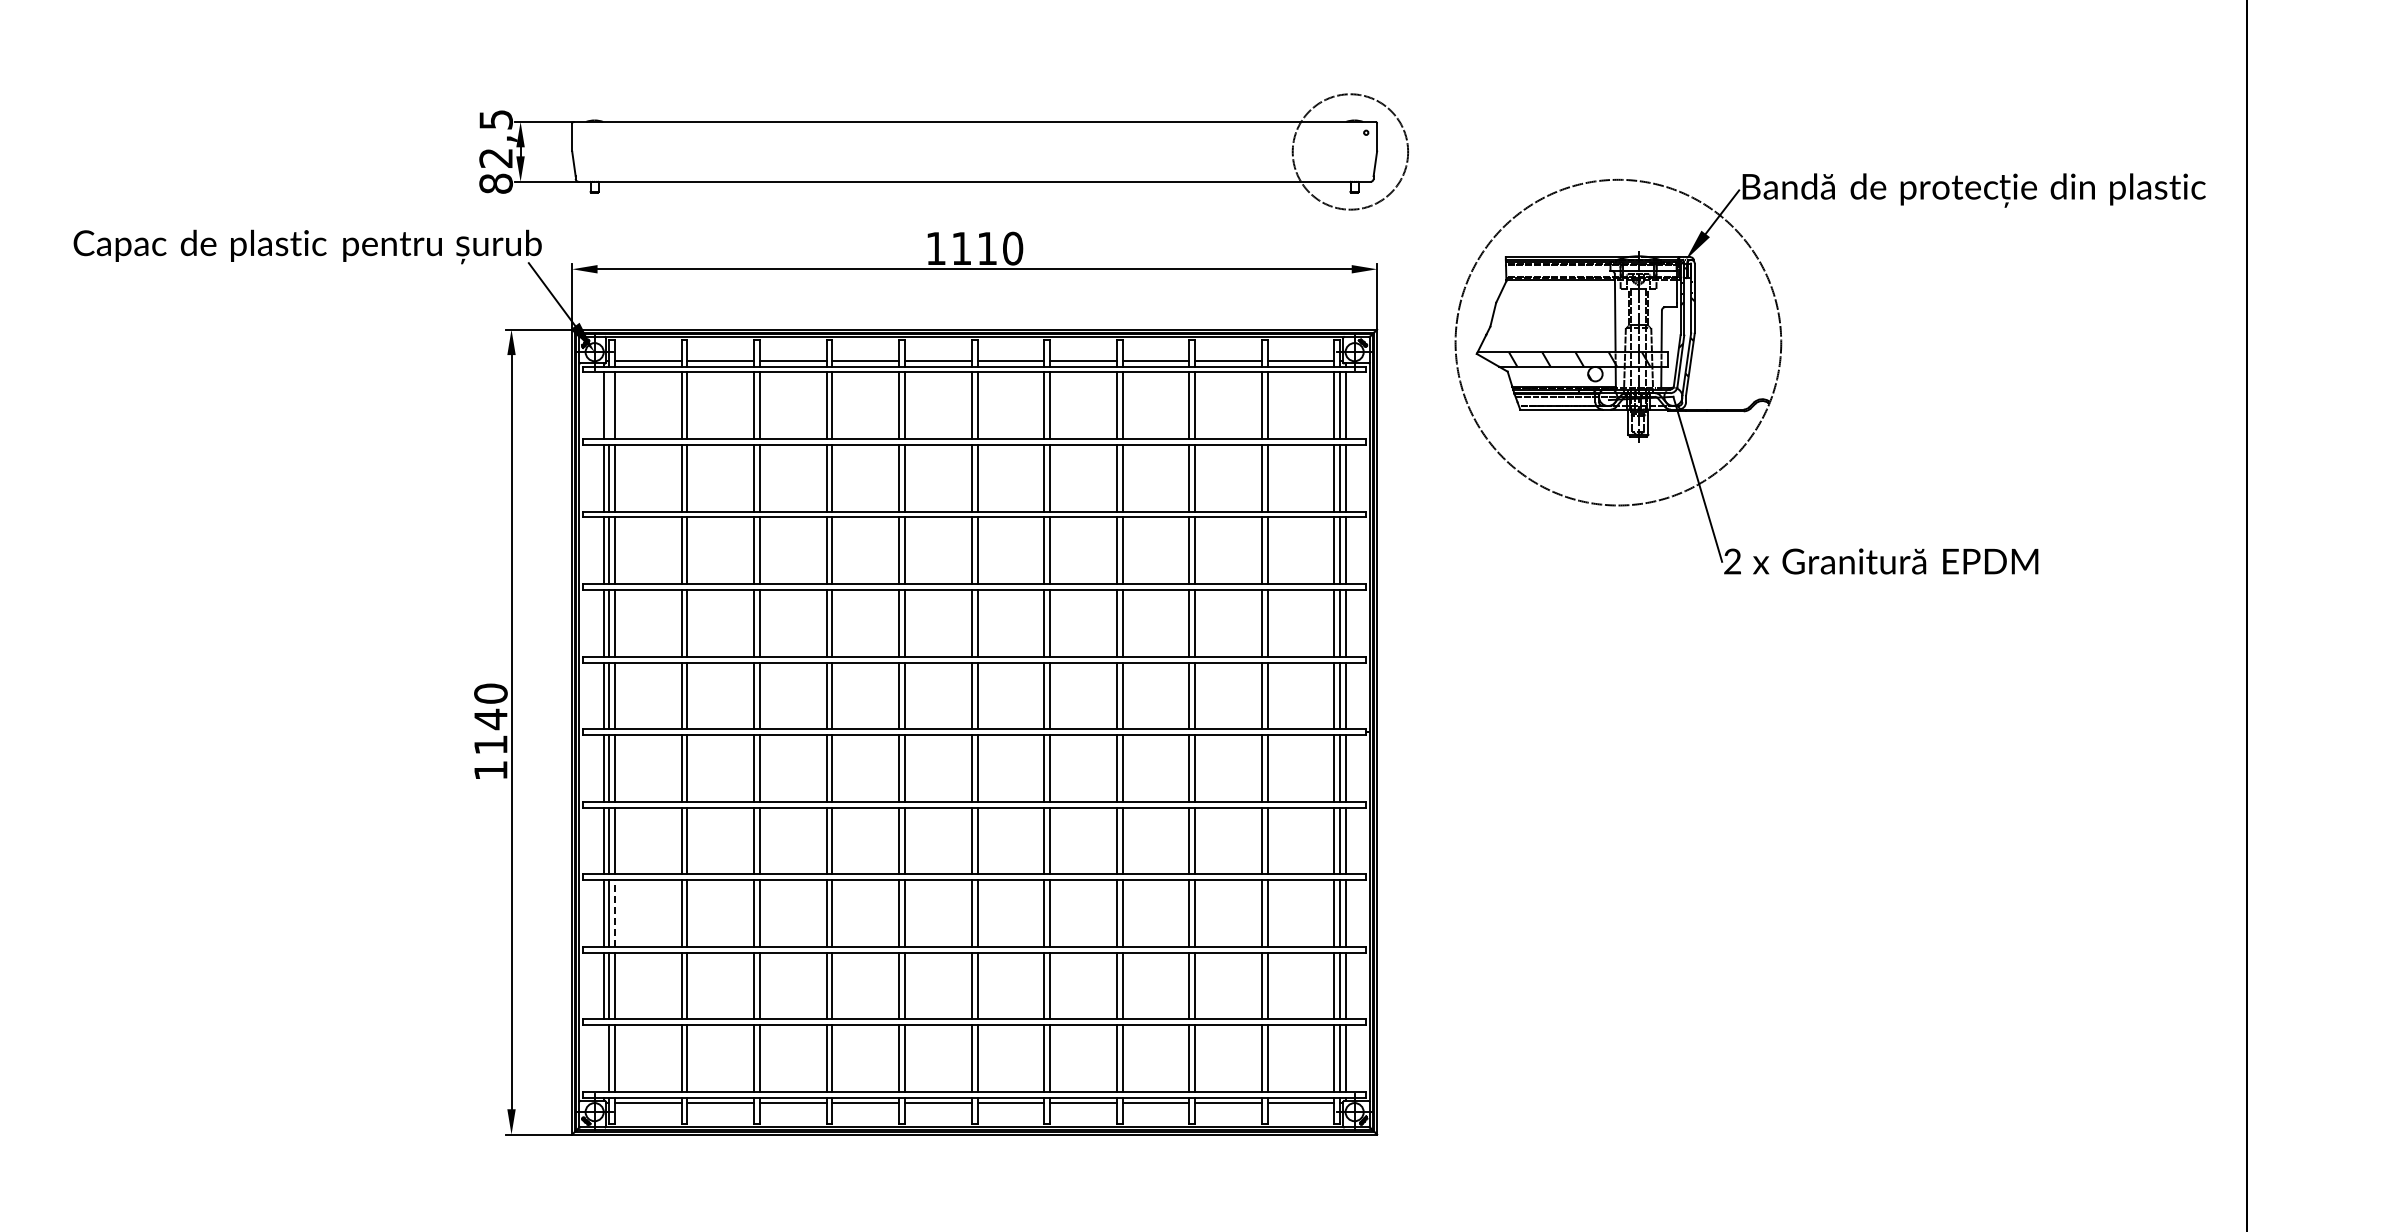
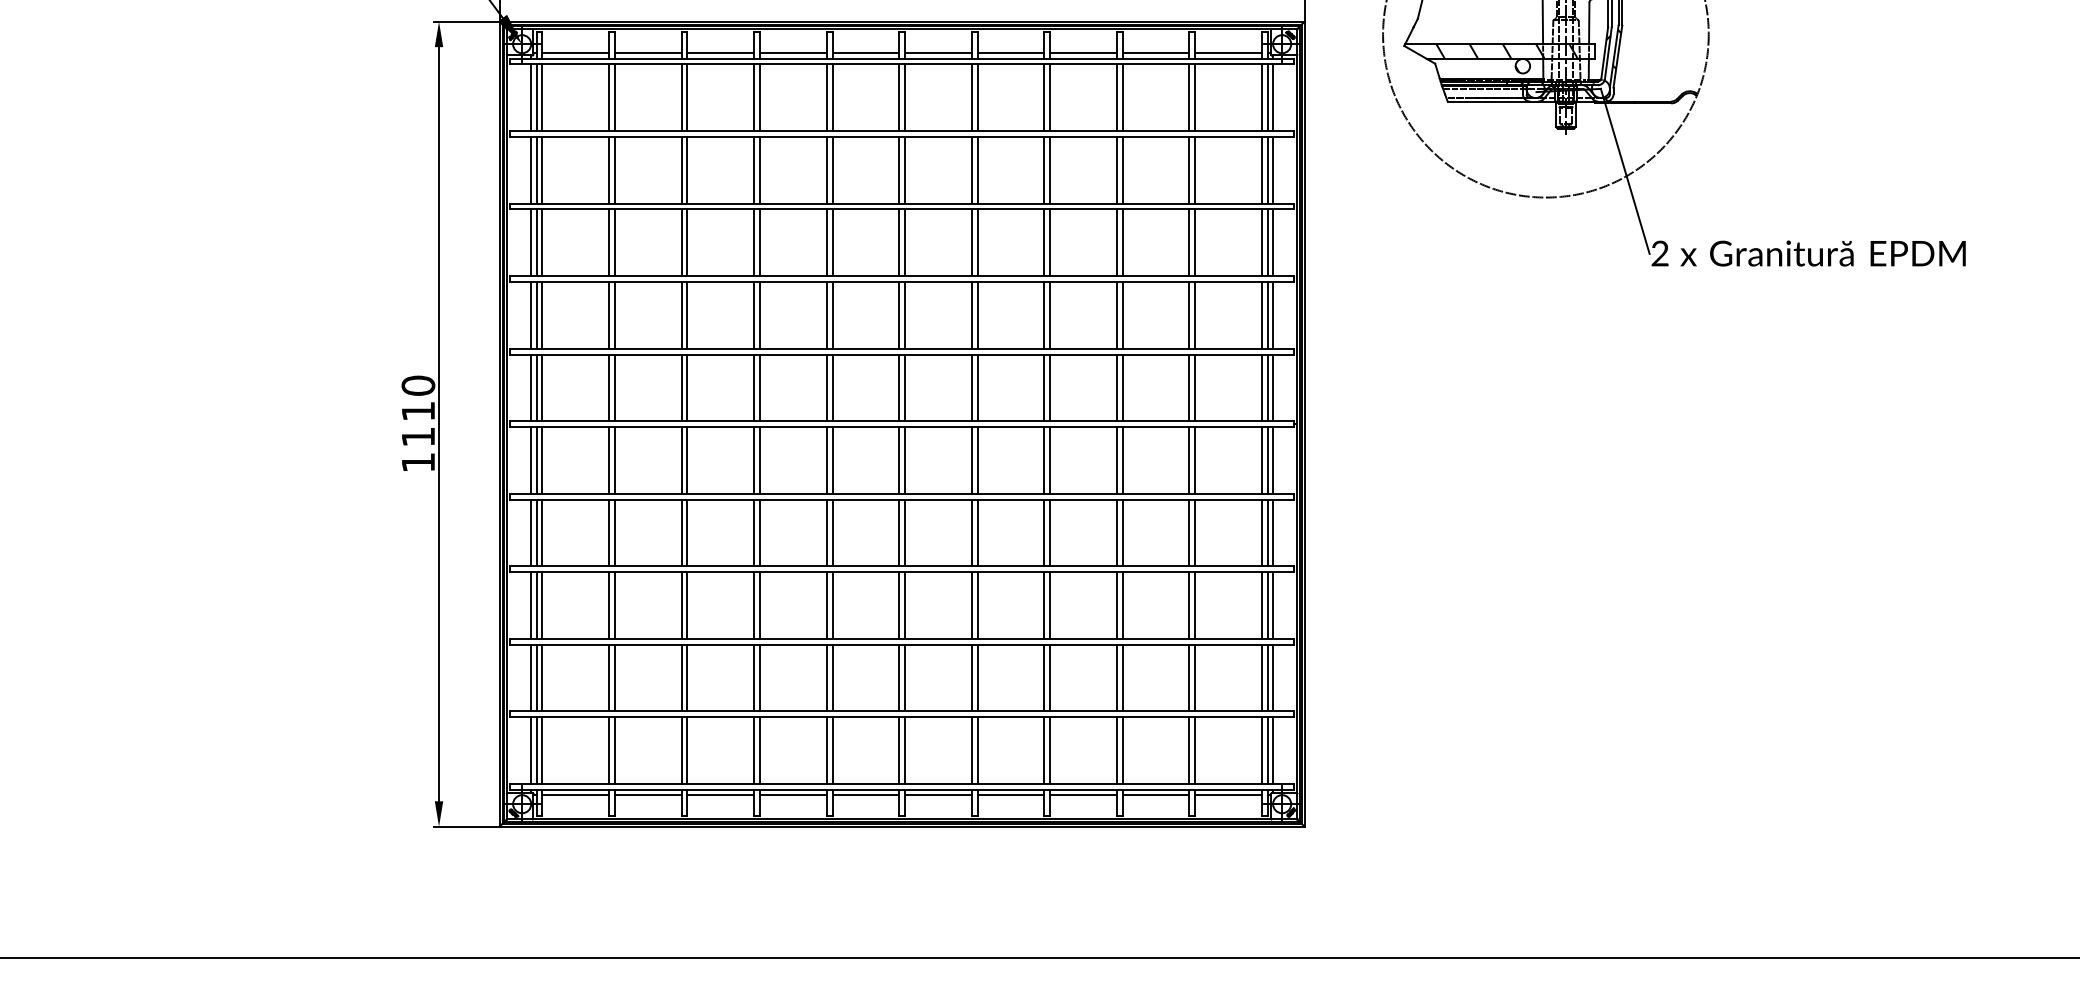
line: (609, 405) -> (537, 97), added
text: (490, 719) -> (418, 411), 1140 -> 1110
line: (614, 913) -> (542, 605), dashed -> solid
line: (603, 1058) -> (531, 750), added

